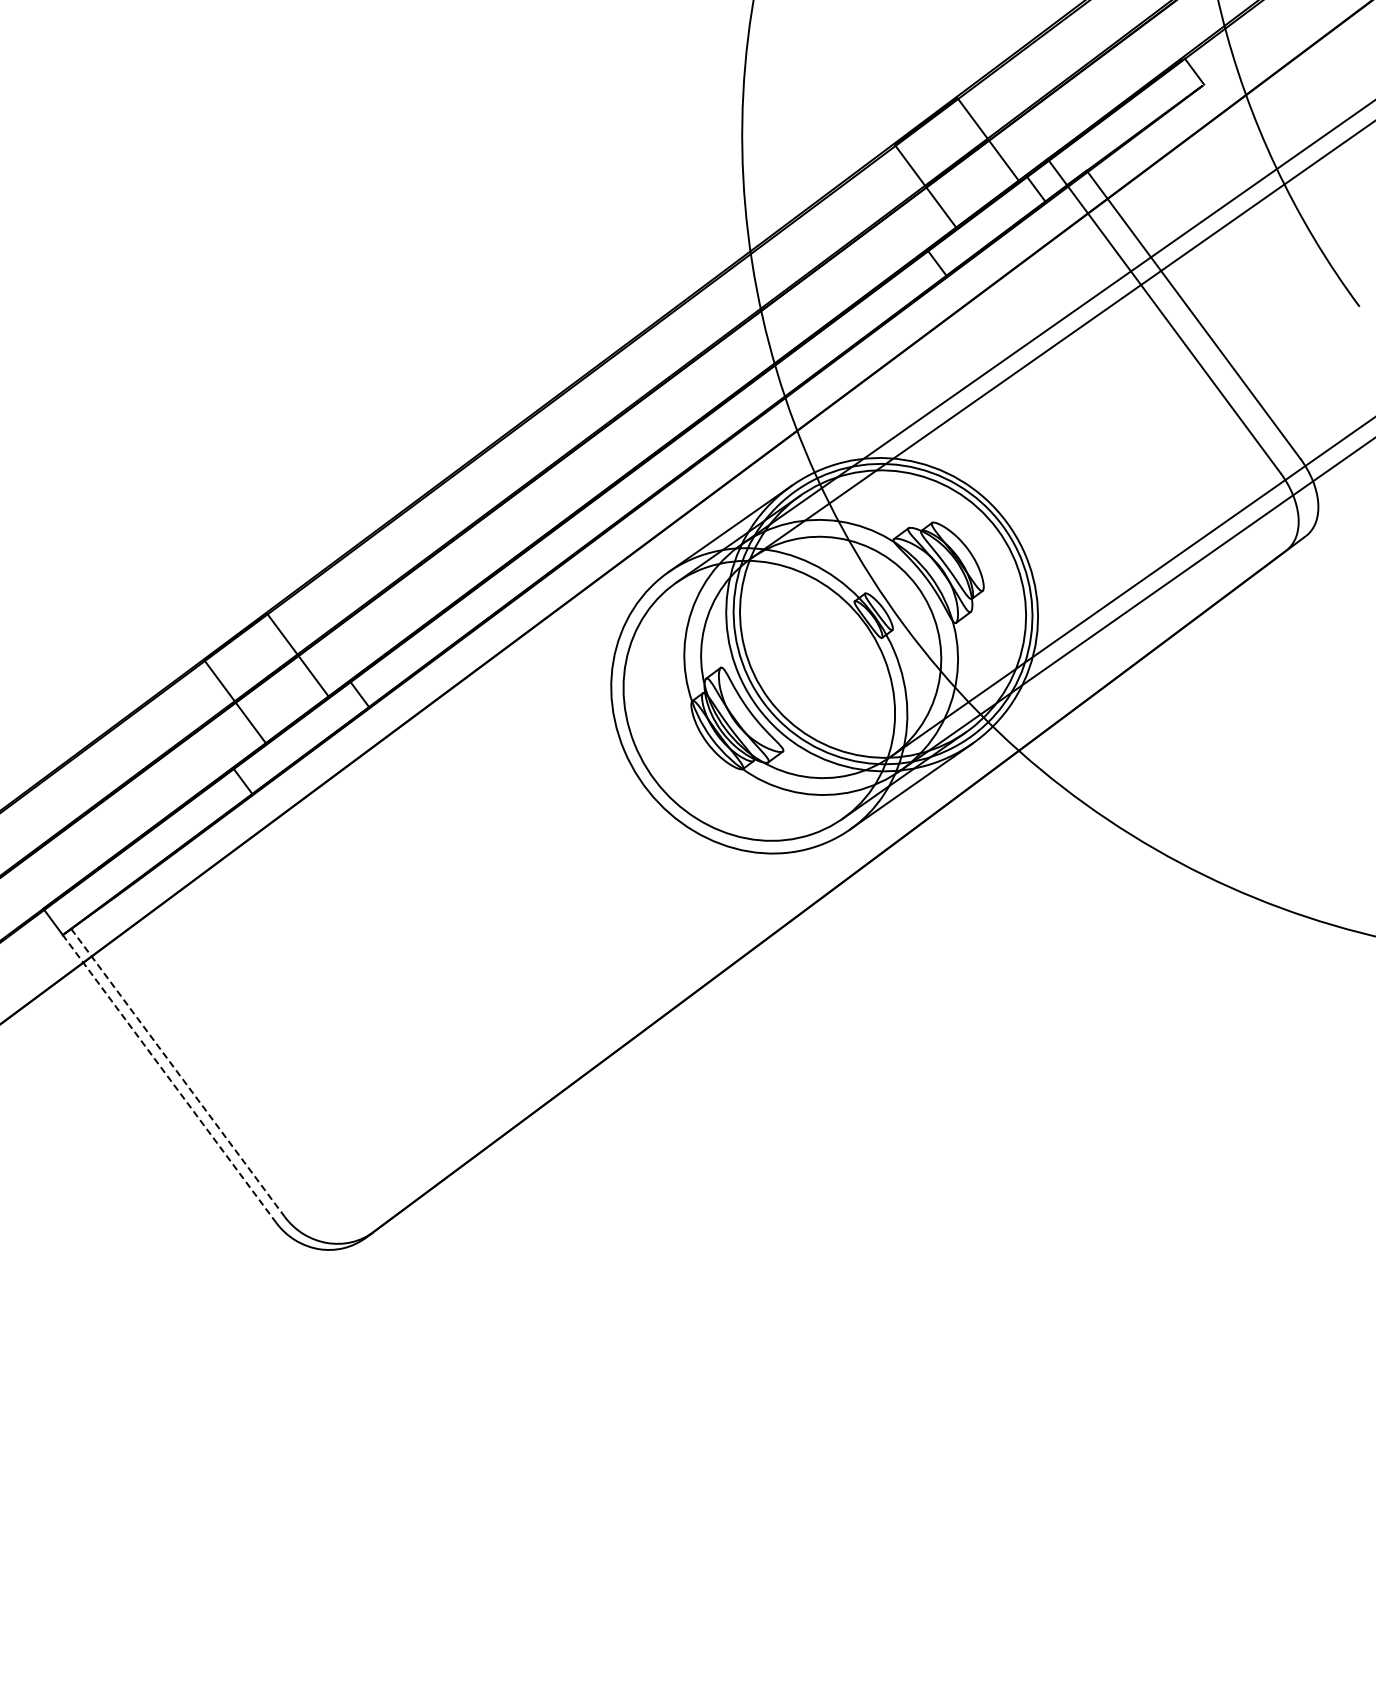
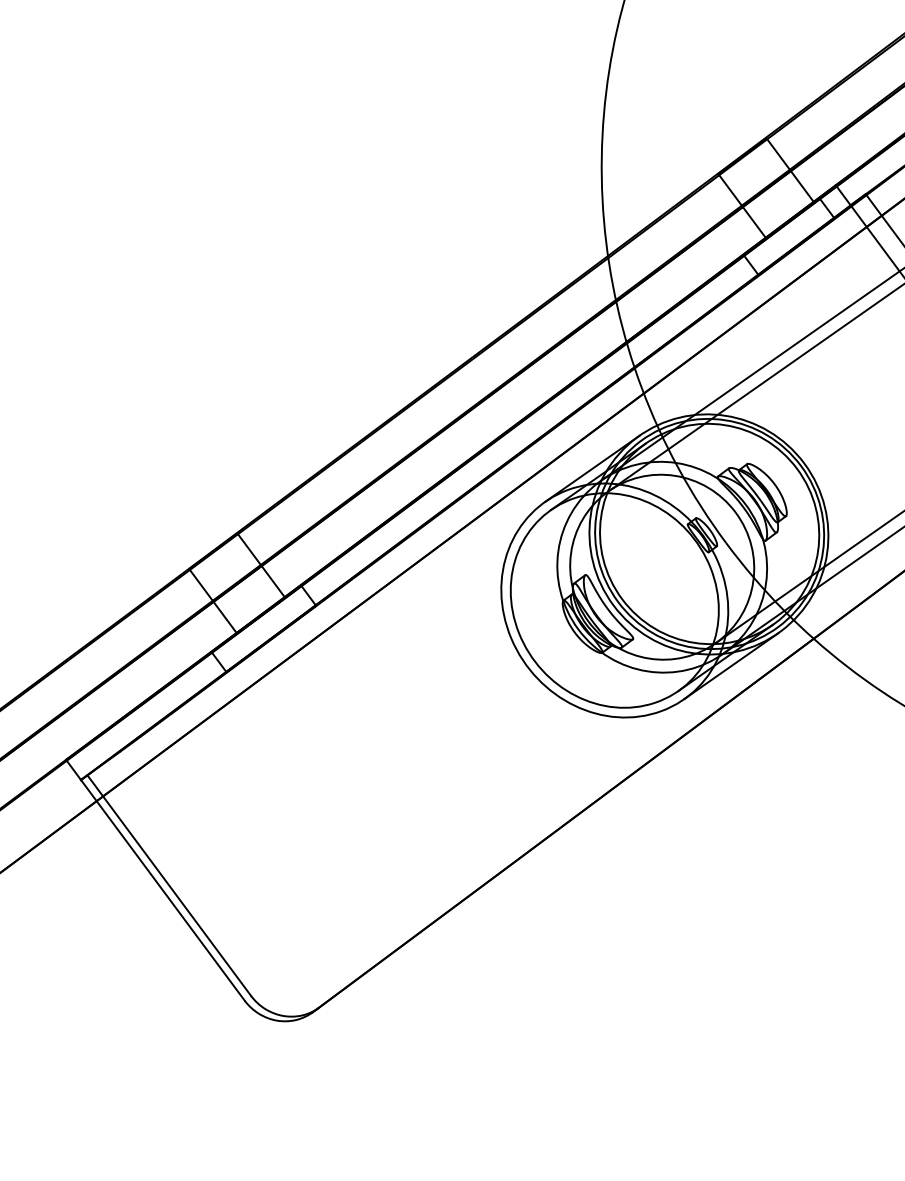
line: (178, 1073) -> (169, 886), dashed -> solid
line: (169, 1078) -> (162, 889), dashed -> solid

